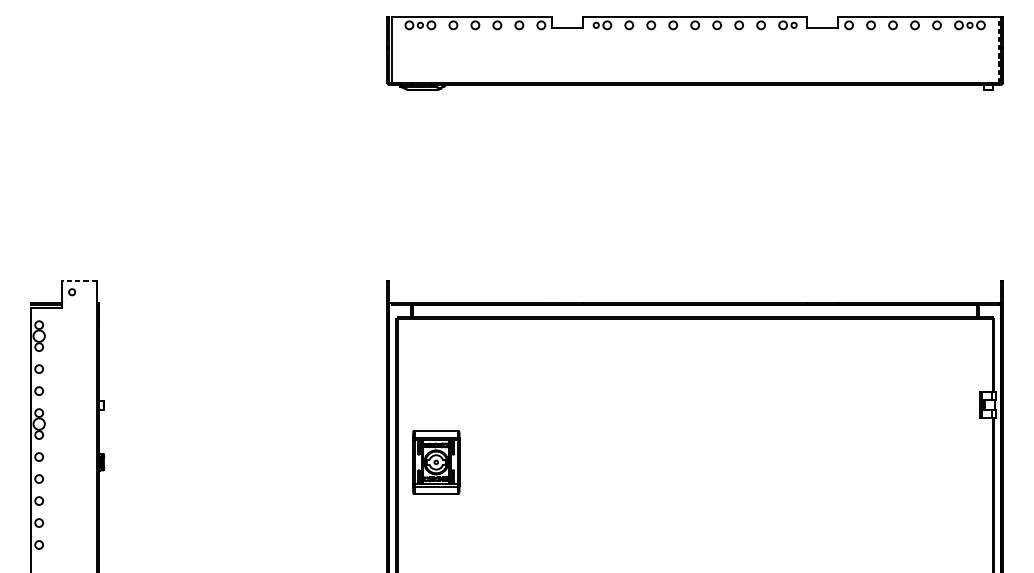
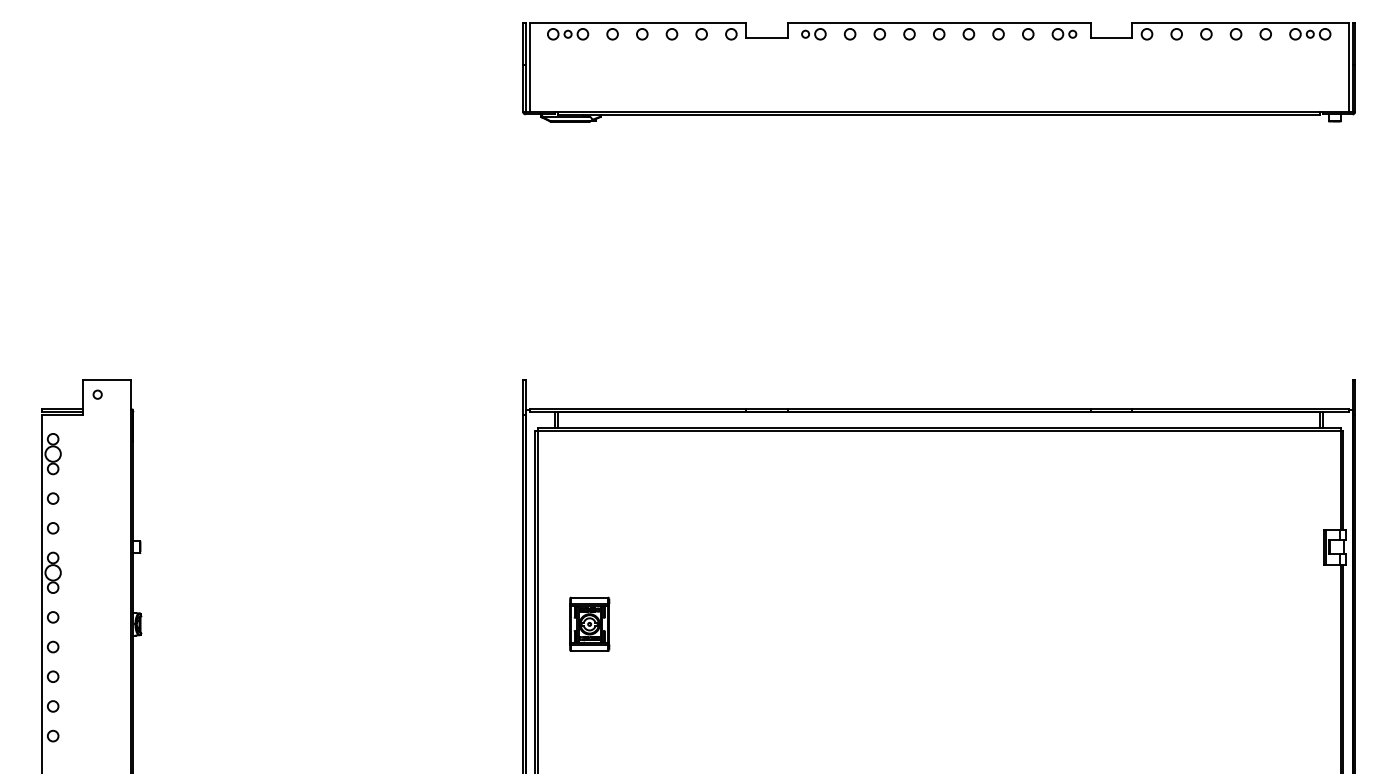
line: (998, 49) -> (1348, 67), dashed -> solid
line: (79, 280) -> (107, 379), dashed -> solid
part: (436, 461) -> (589, 623), size x0.62

